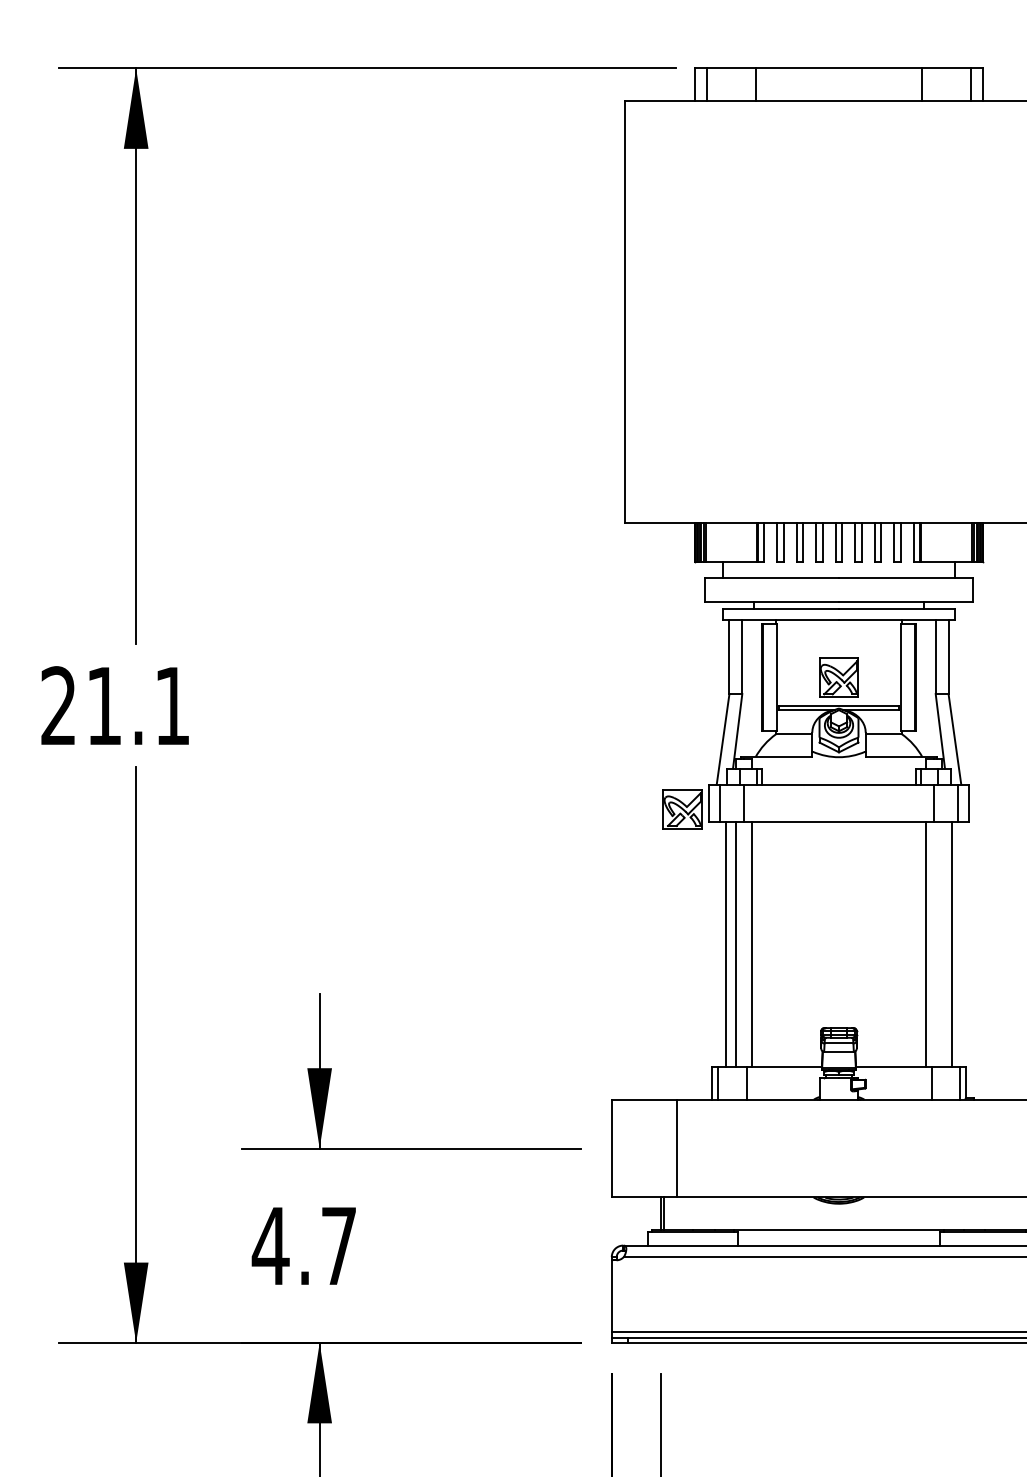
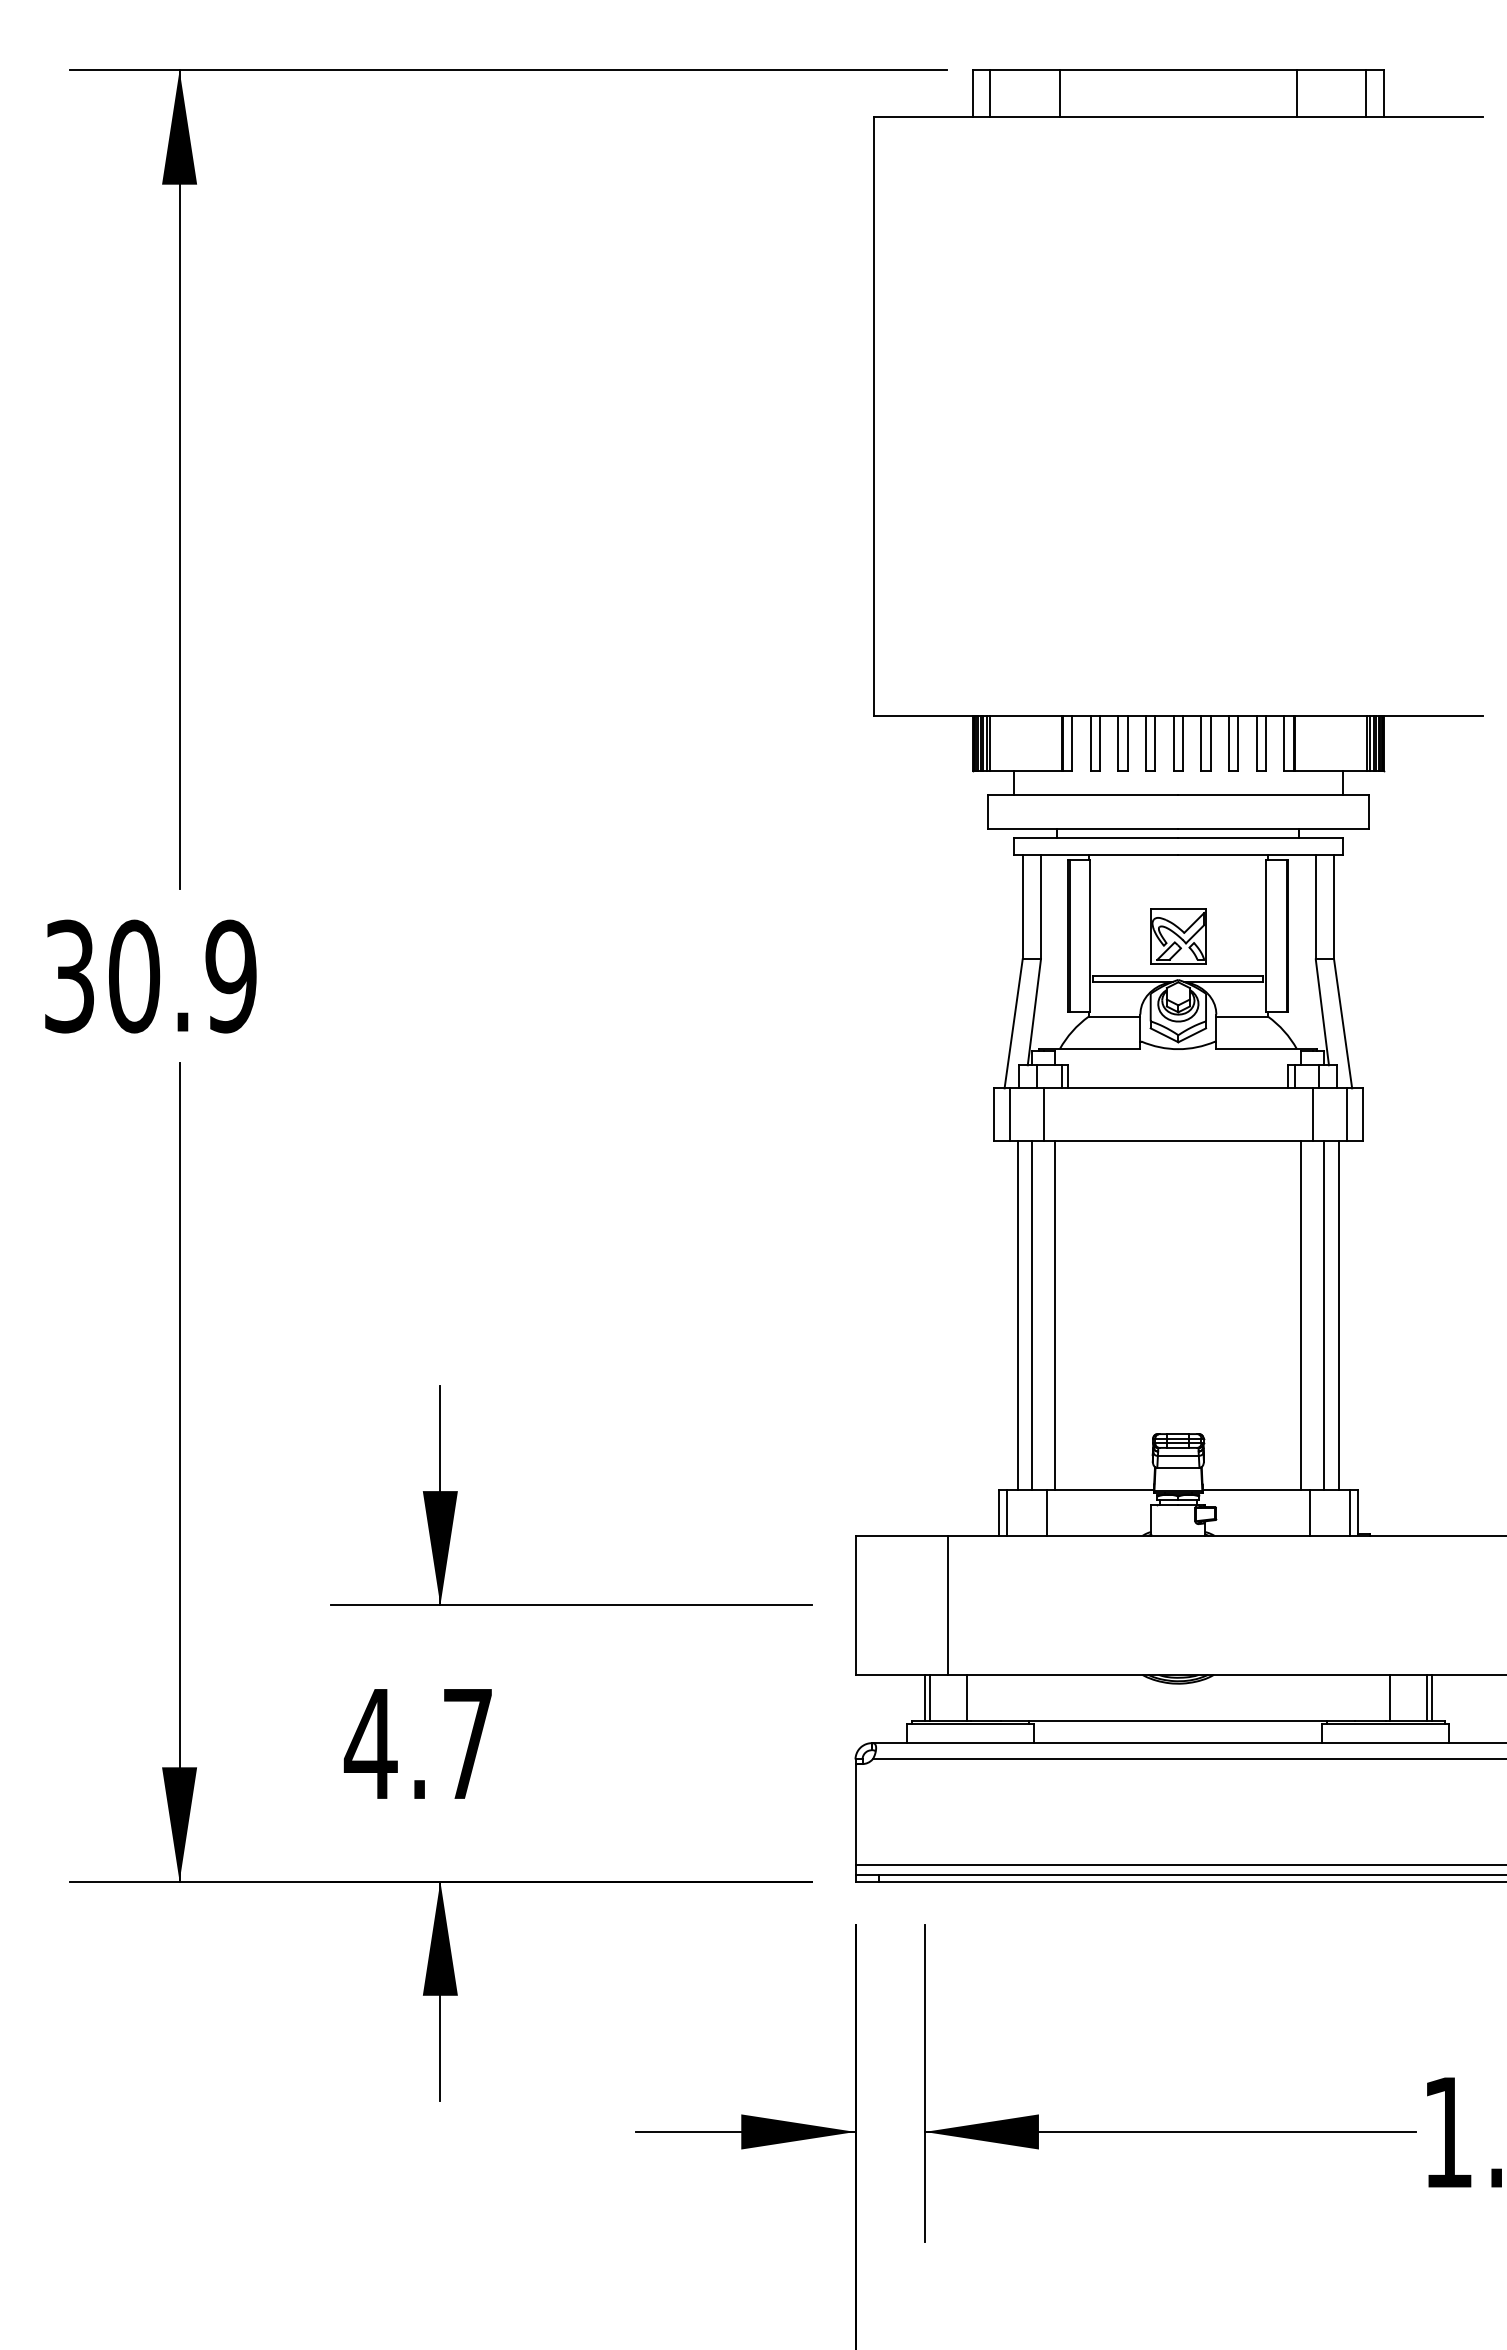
text: (115, 706) -> (150, 976), 21.1 -> 30.9
part: (682, 809) -> (956, 1123), removed
line: (941, 944) -> (1324, 1315), added
line: (690, 1213) -> (967, 1697), added
line: (987, 1213) -> (1389, 1697), added
line: (1013, 1213) -> (1426, 1697), added
line: (1017, 1213) -> (1432, 1697), added

